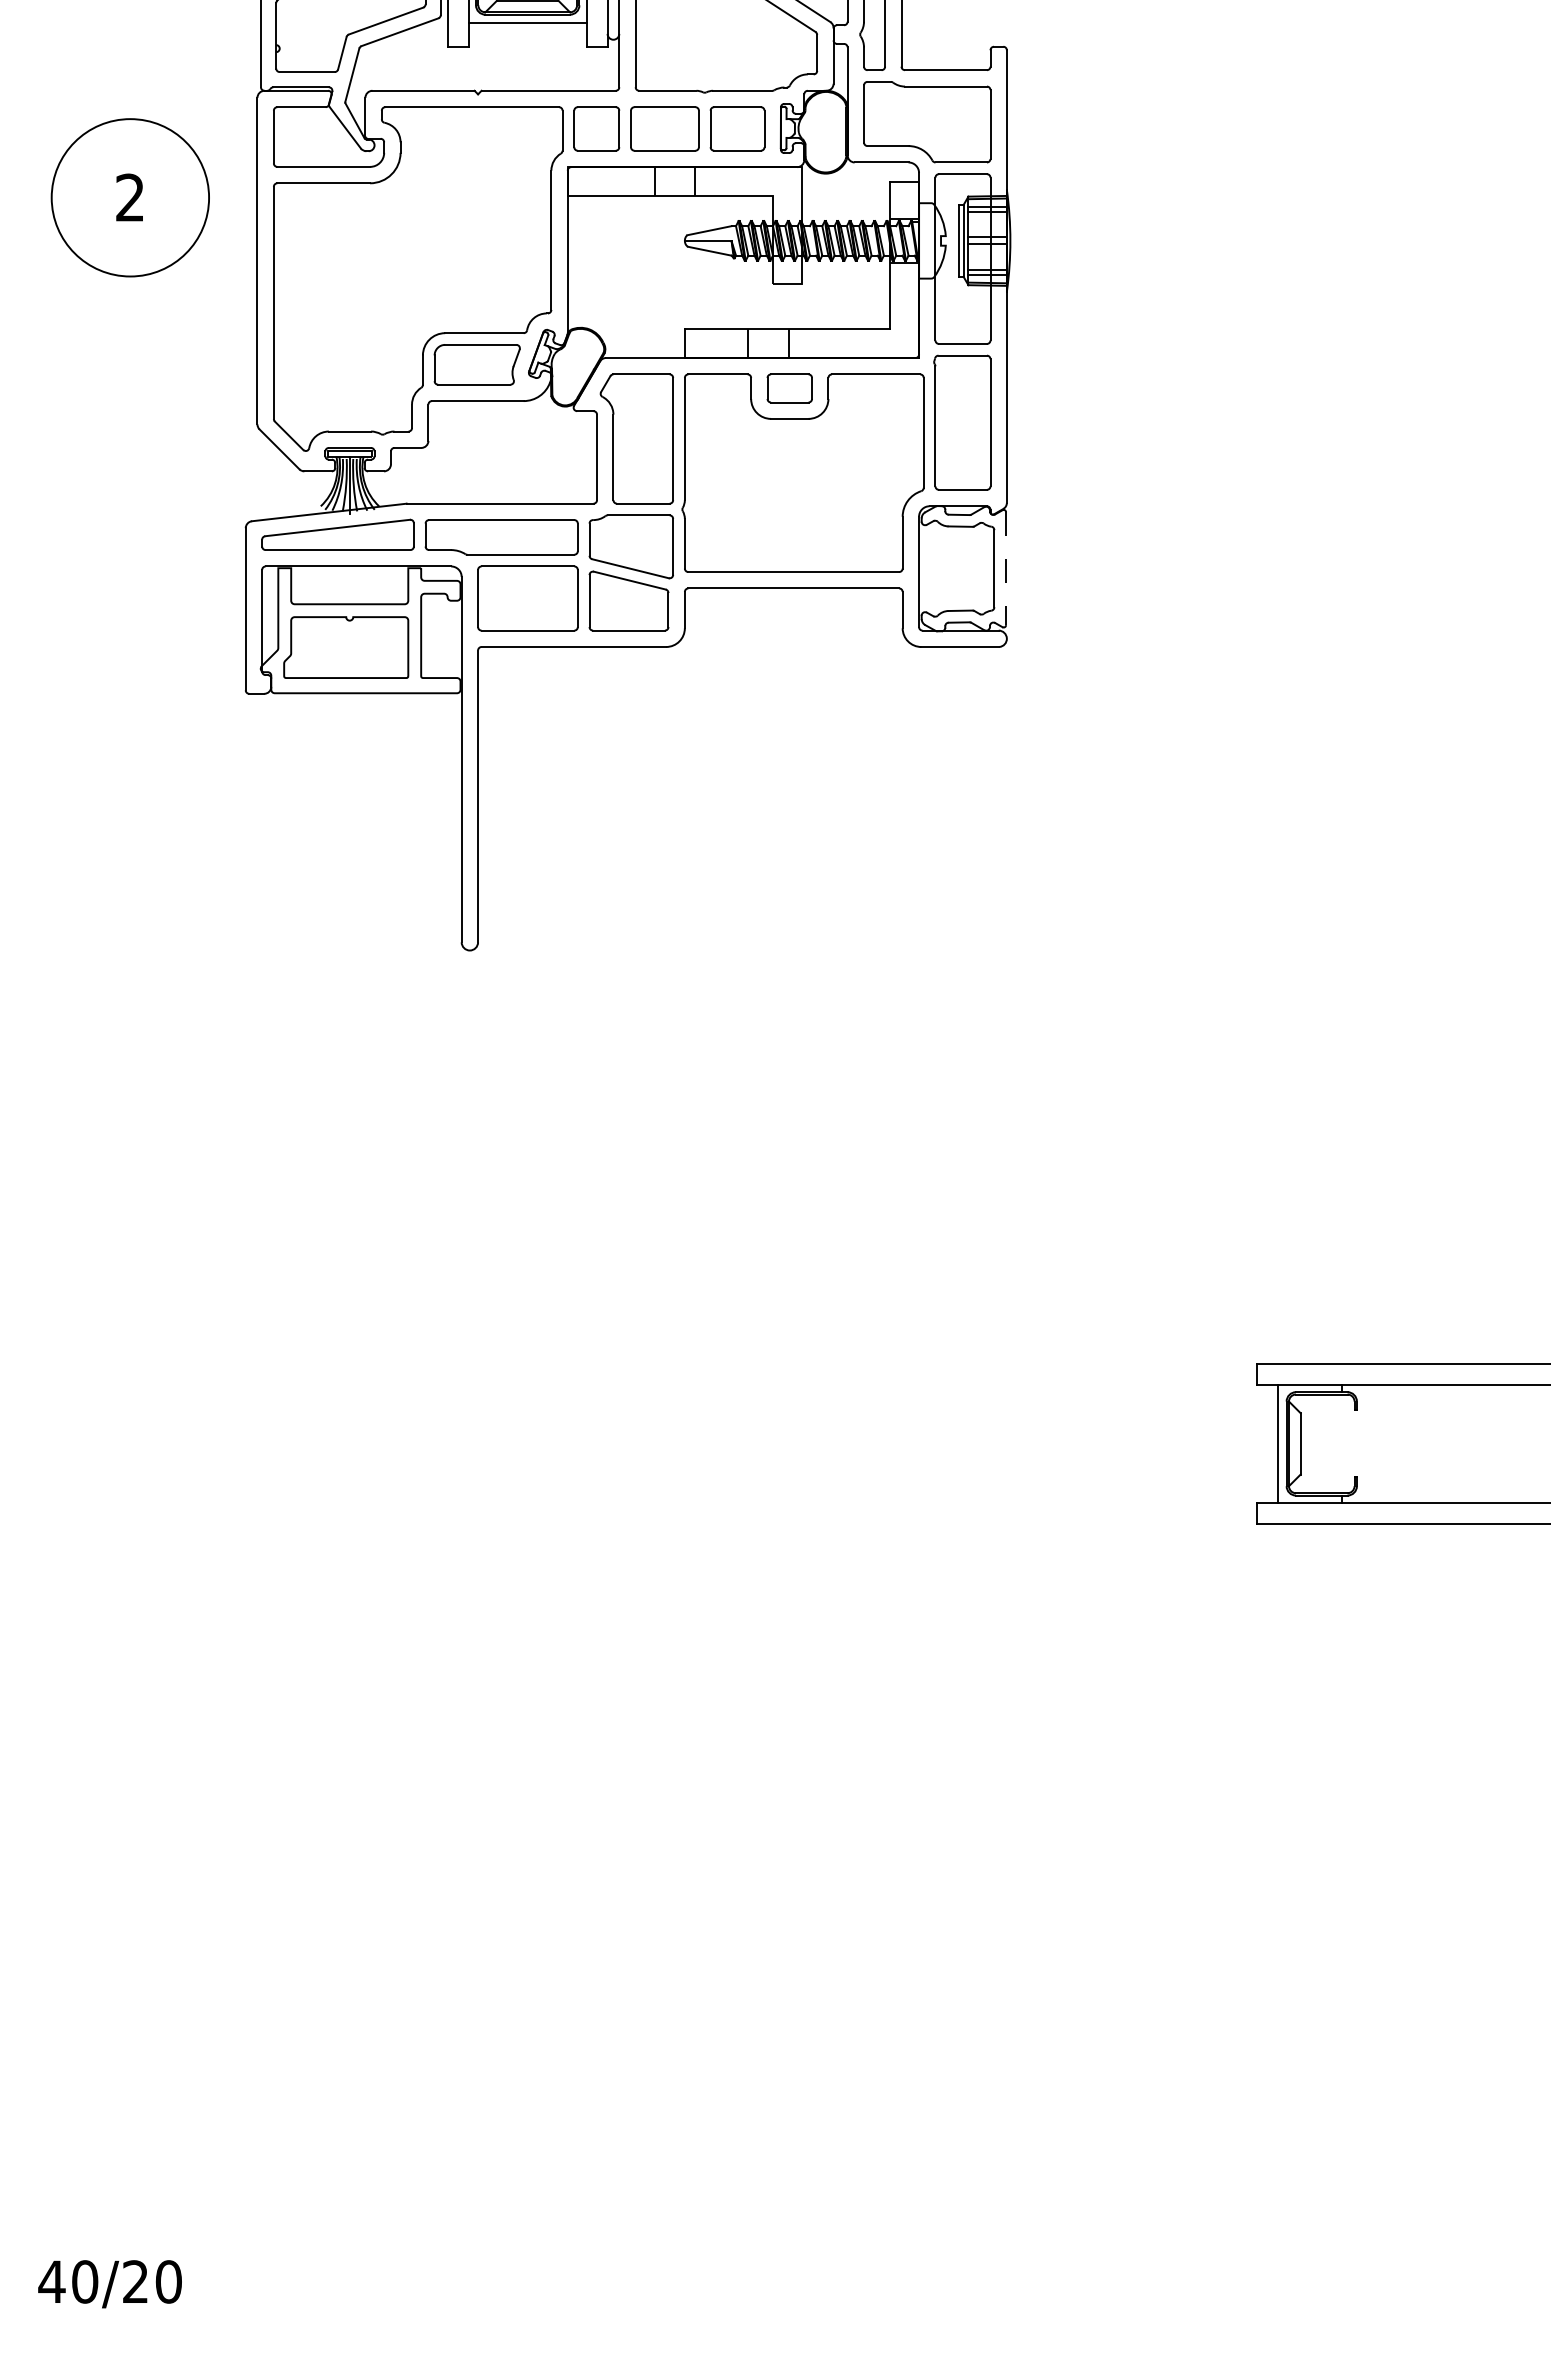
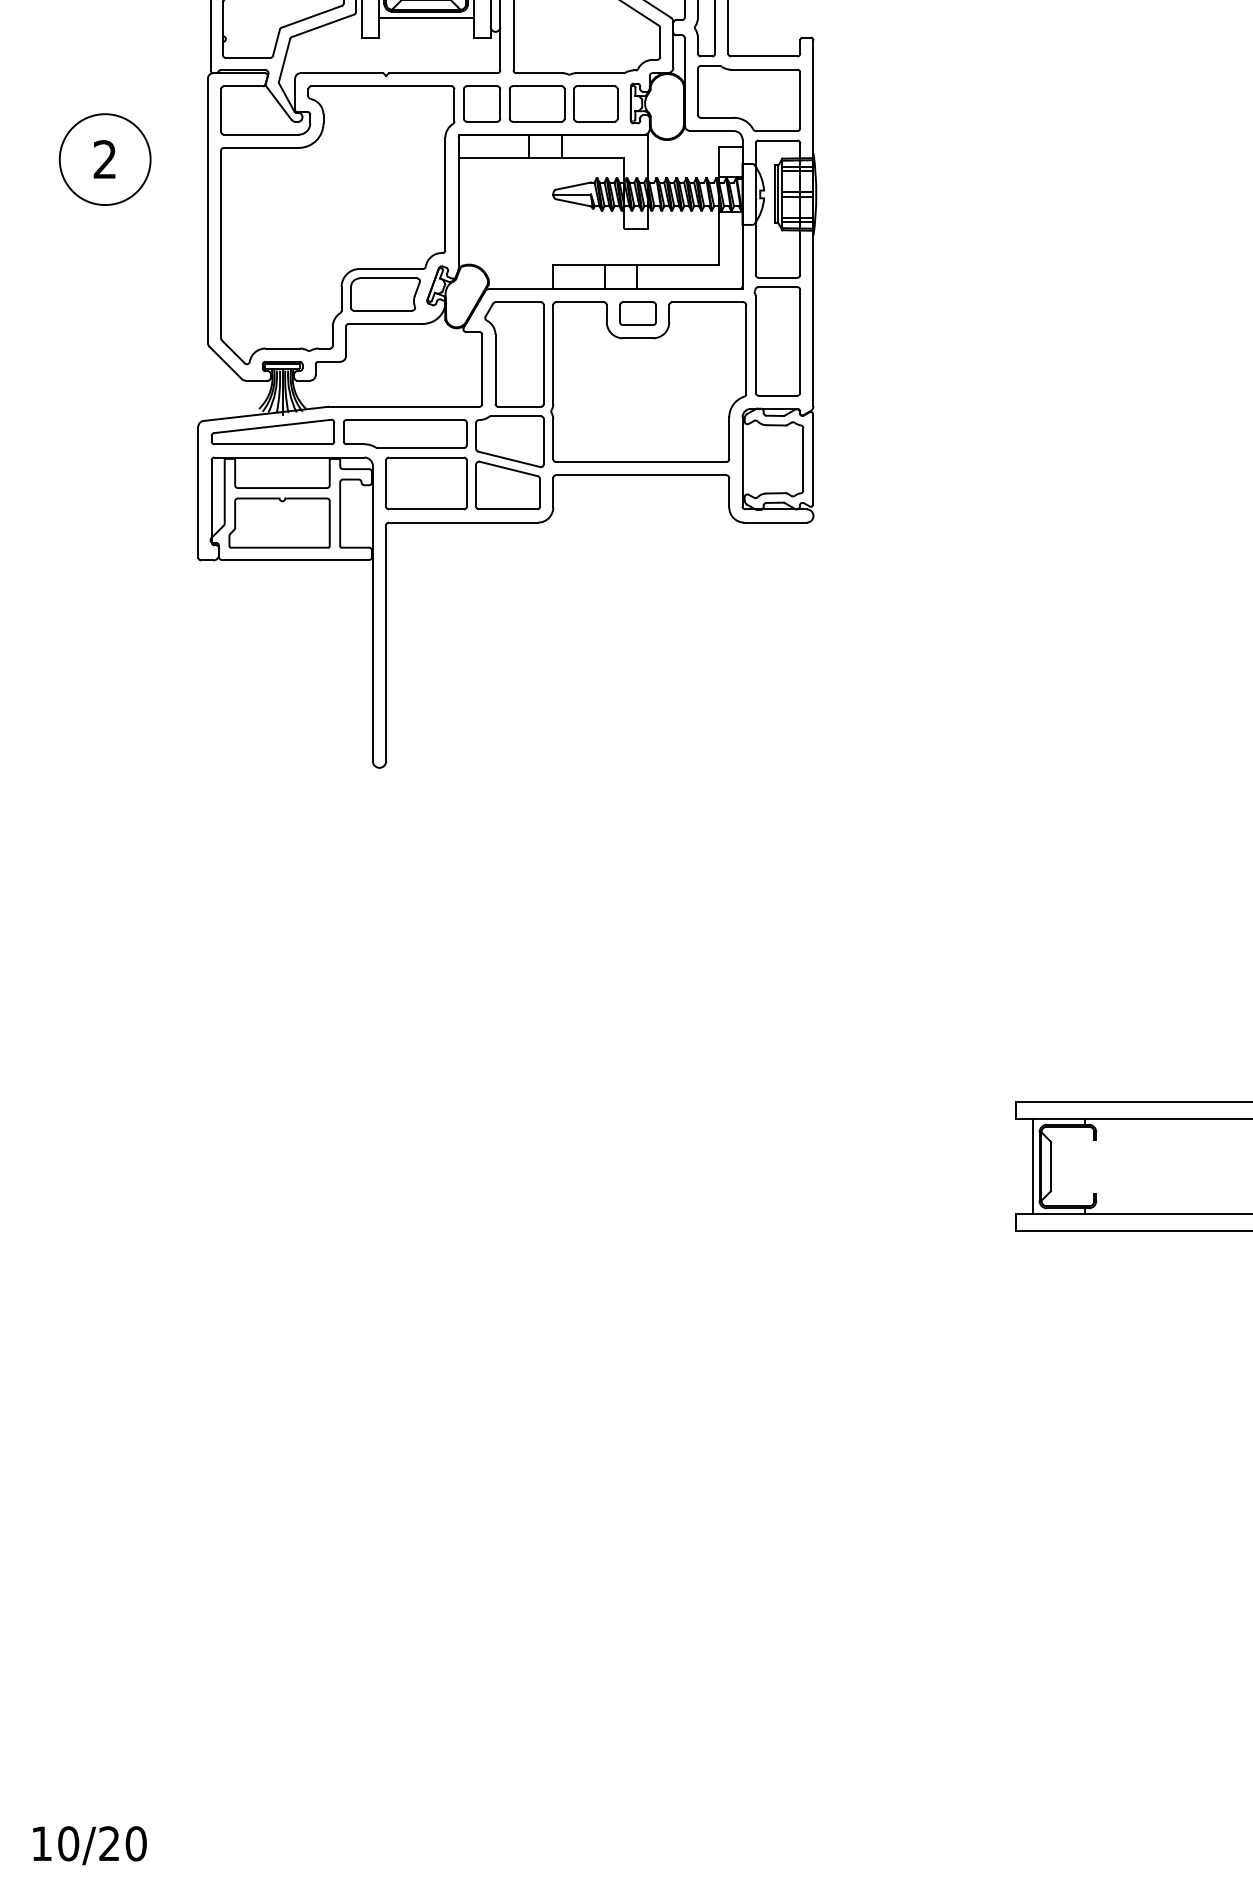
circle: (130, 197) -> (105, 159), size x0.71
line: (1006, 569) -> (813, 459), dashed -> solid
text: (51, 2281) -> (41, 1843), 40/20 -> 10/20

